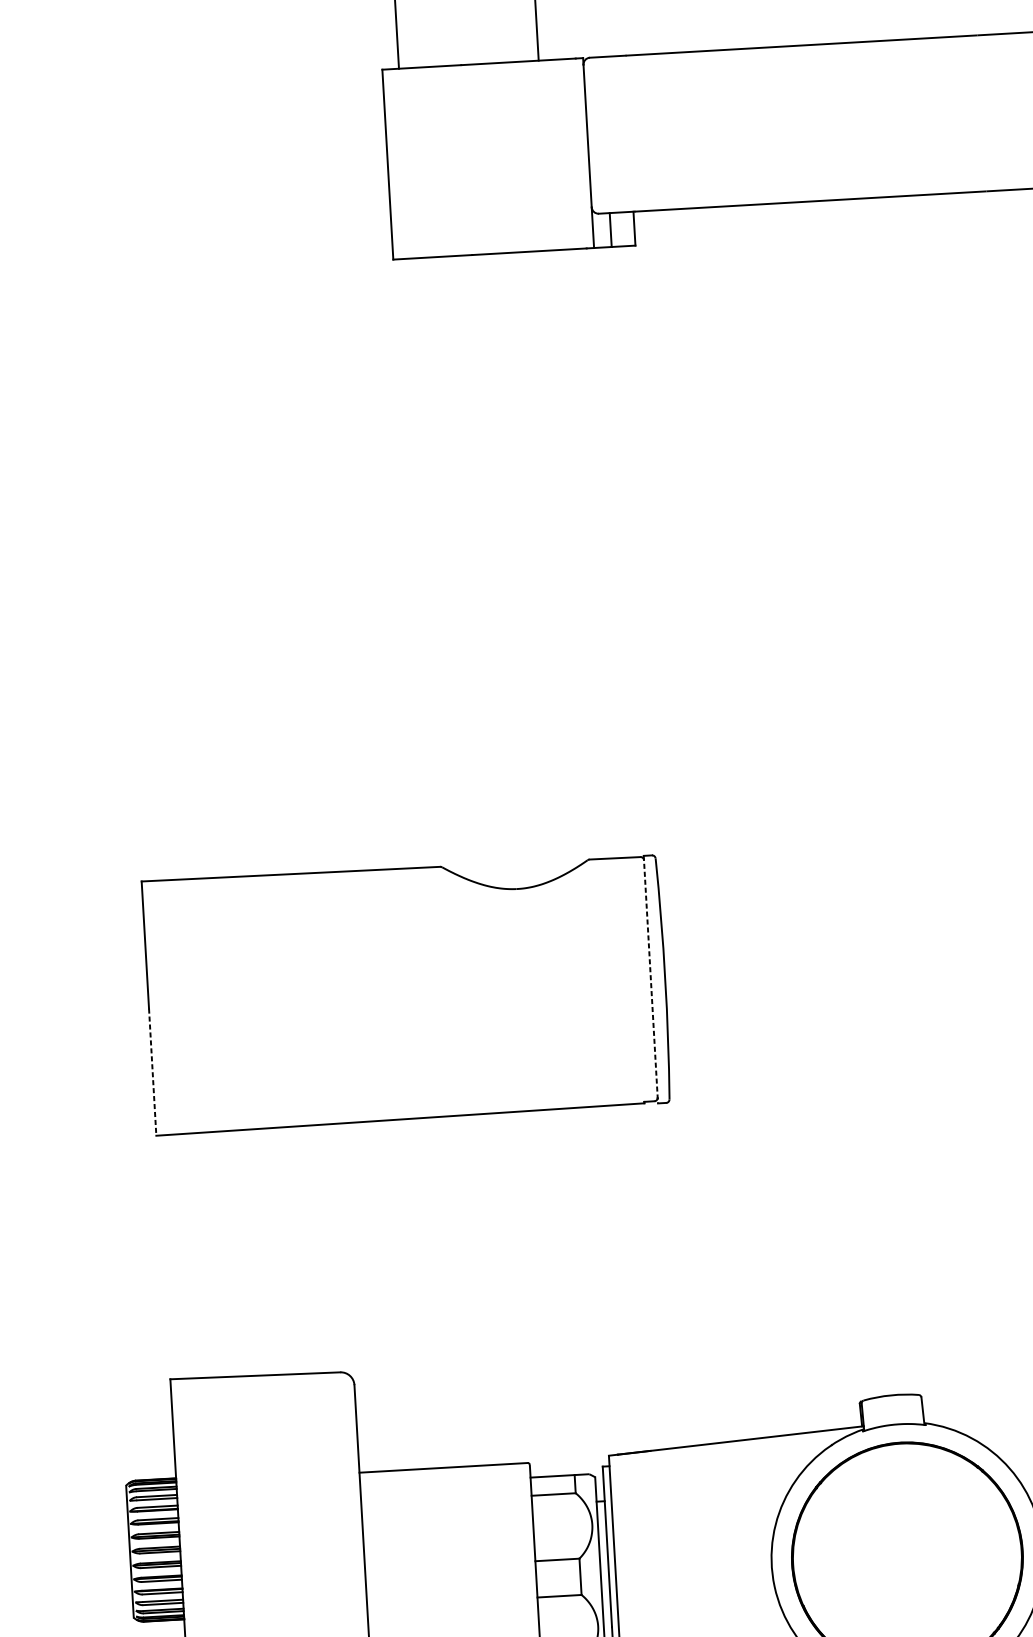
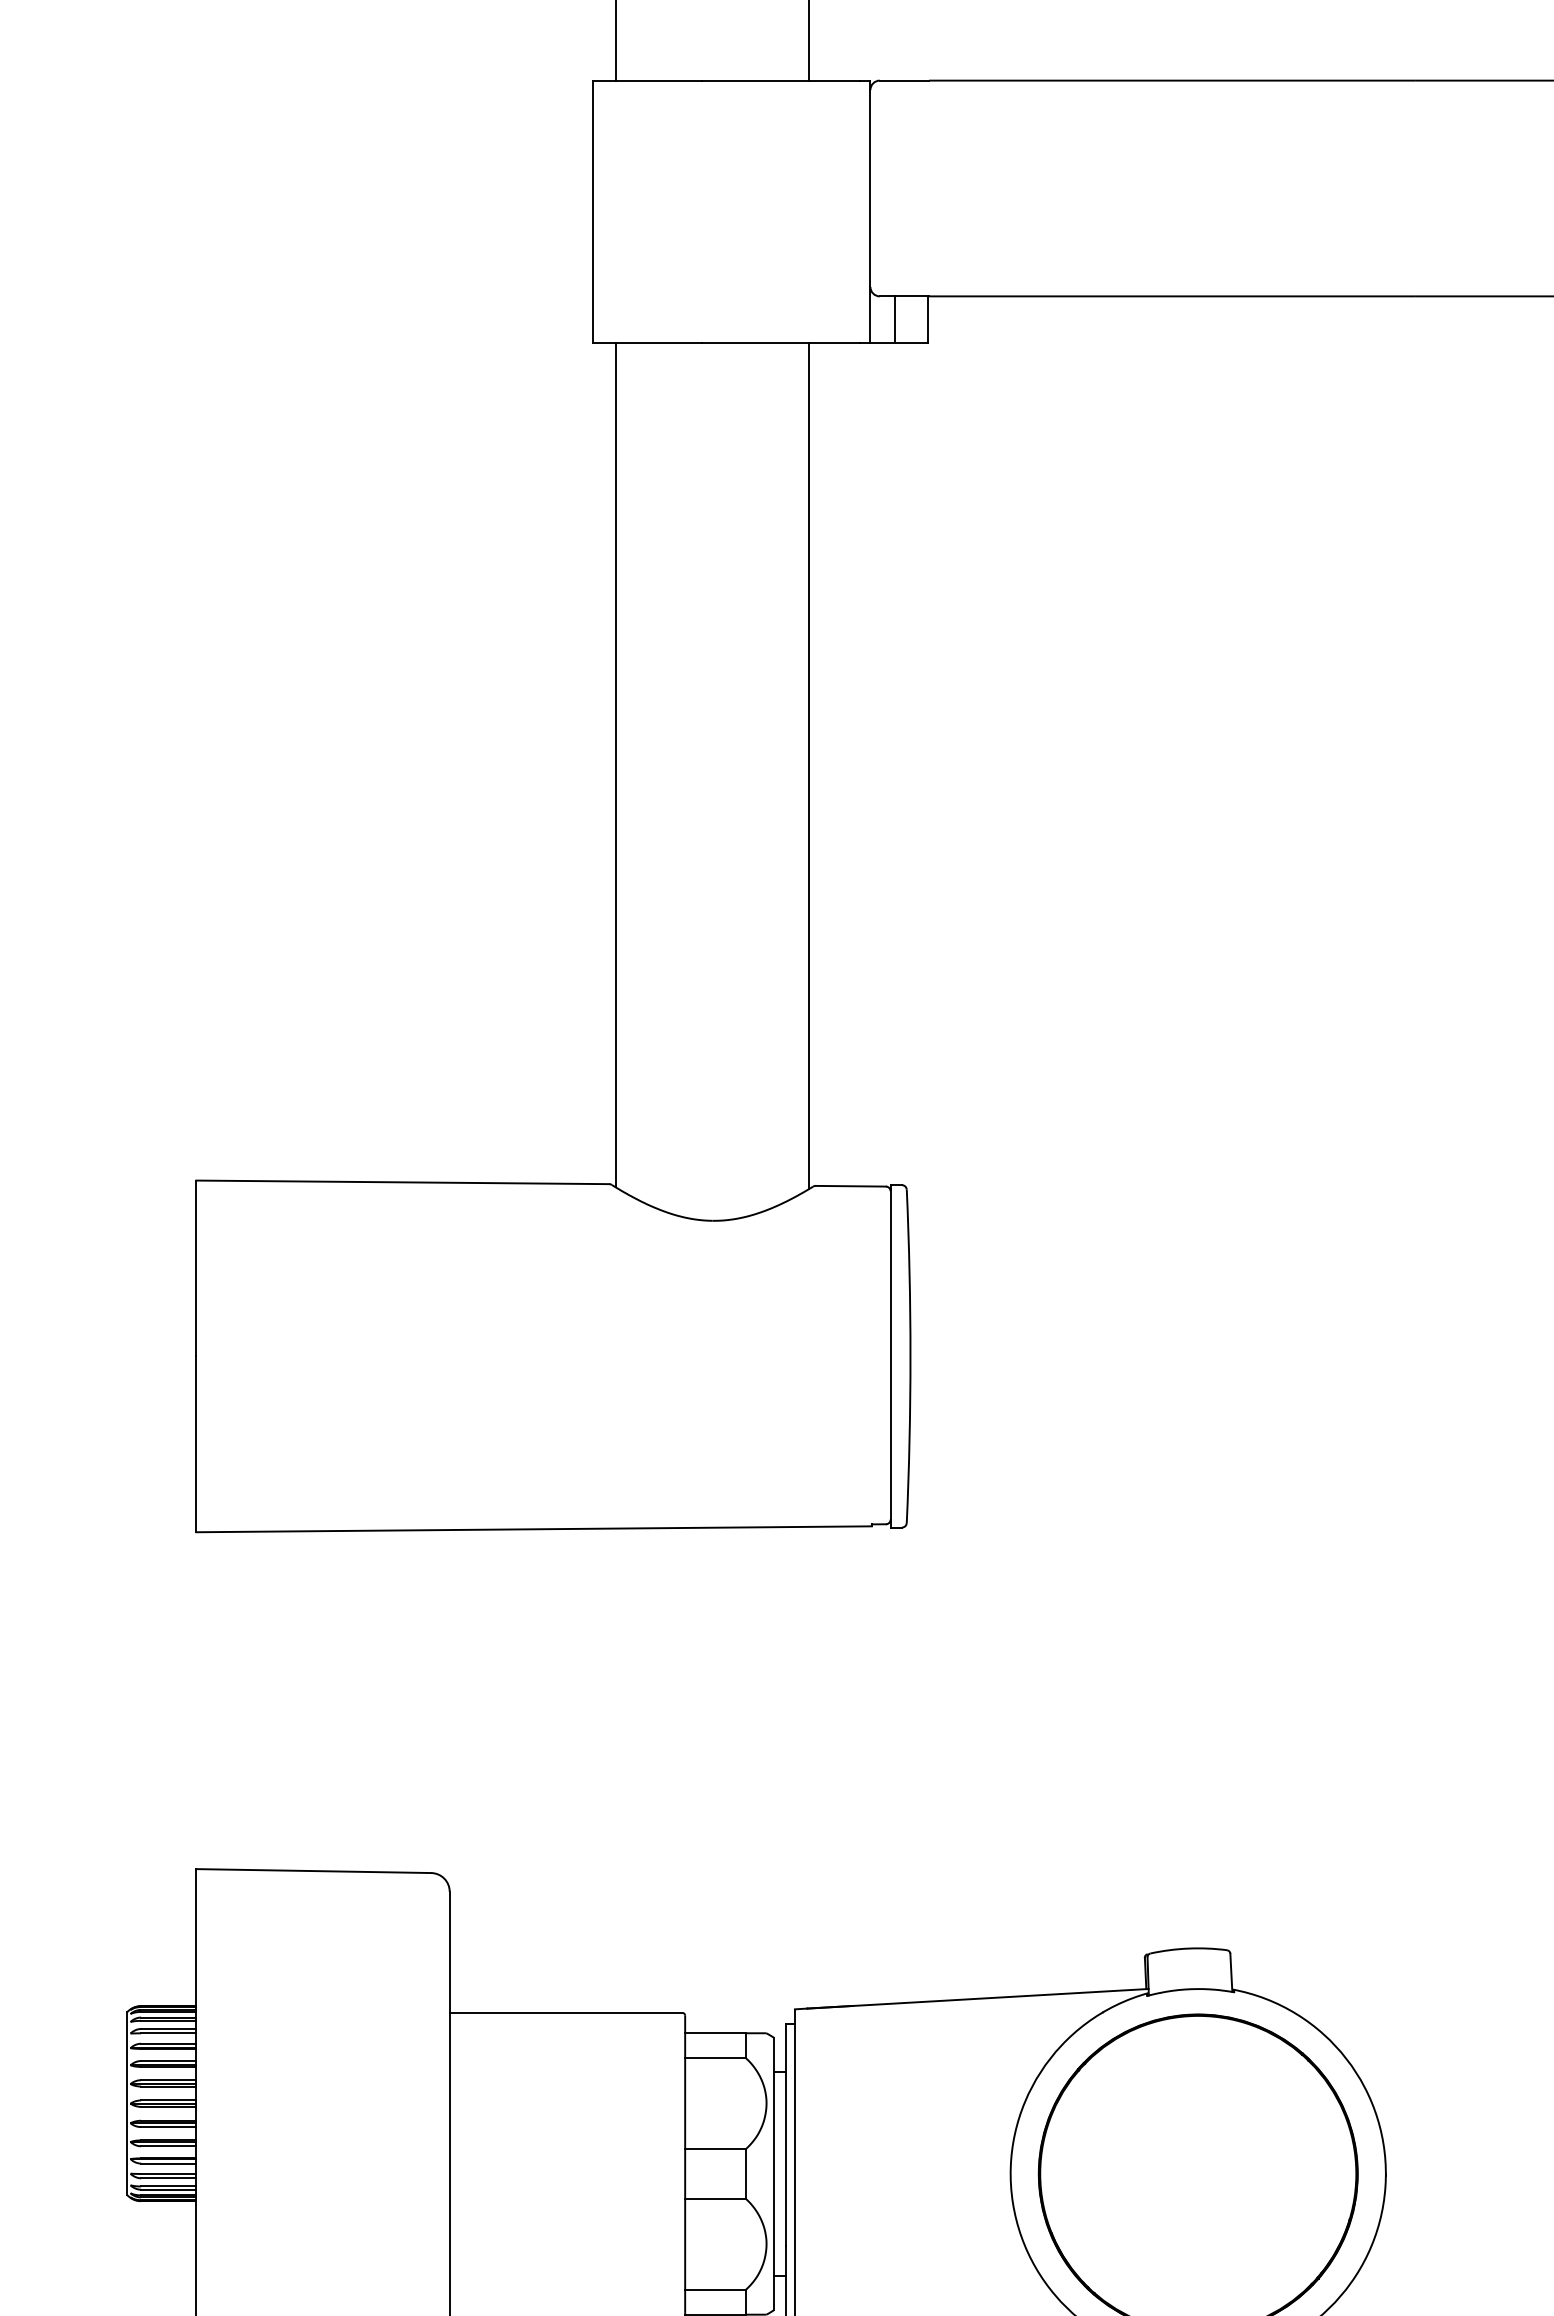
line: (567, 556) -> (809, 766), added
line: (427, 563) -> (615, 765), added
line: (650, 979) -> (890, 1356), dashed -> solid
line: (152, 1072) -> (196, 1444), dashed -> solid

